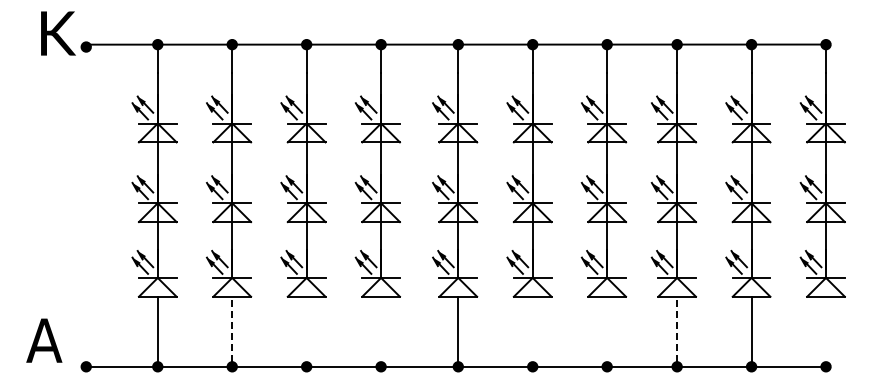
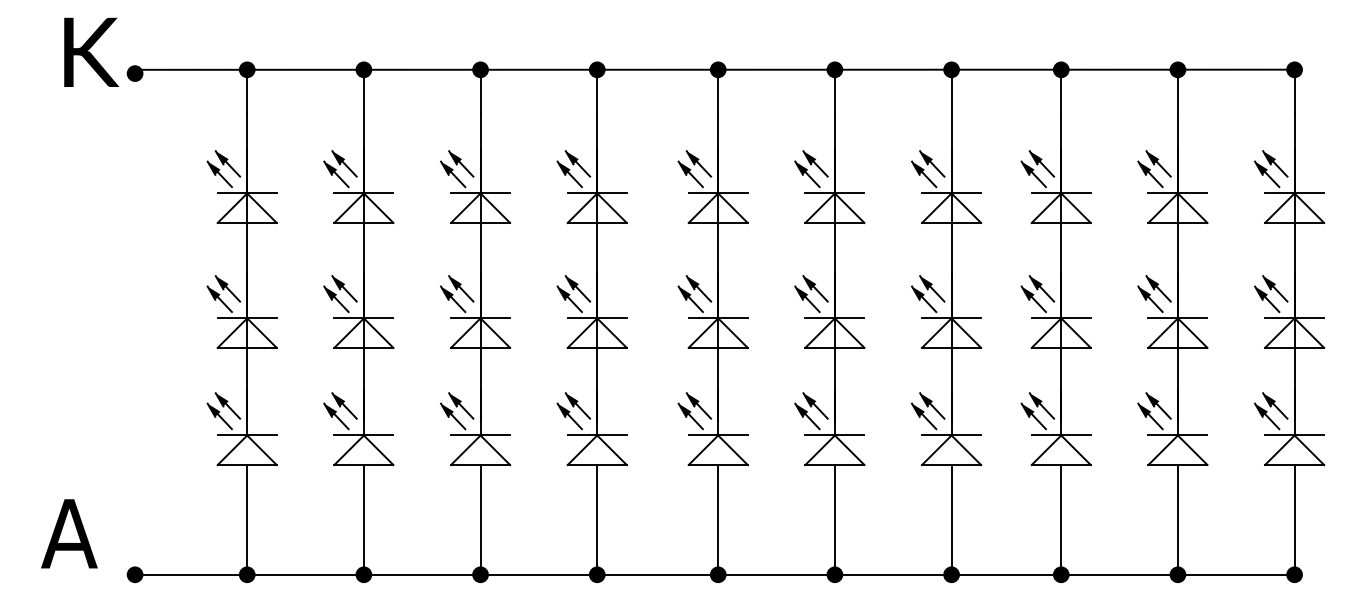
line: (232, 329) -> (364, 516), dashed -> solid
line: (306, 329) -> (480, 516), added
line: (381, 329) -> (597, 516), added
line: (532, 329) -> (834, 516), added
line: (607, 329) -> (952, 516), added
line: (677, 329) -> (1061, 516), dashed -> solid
line: (826, 329) -> (1295, 516), added

